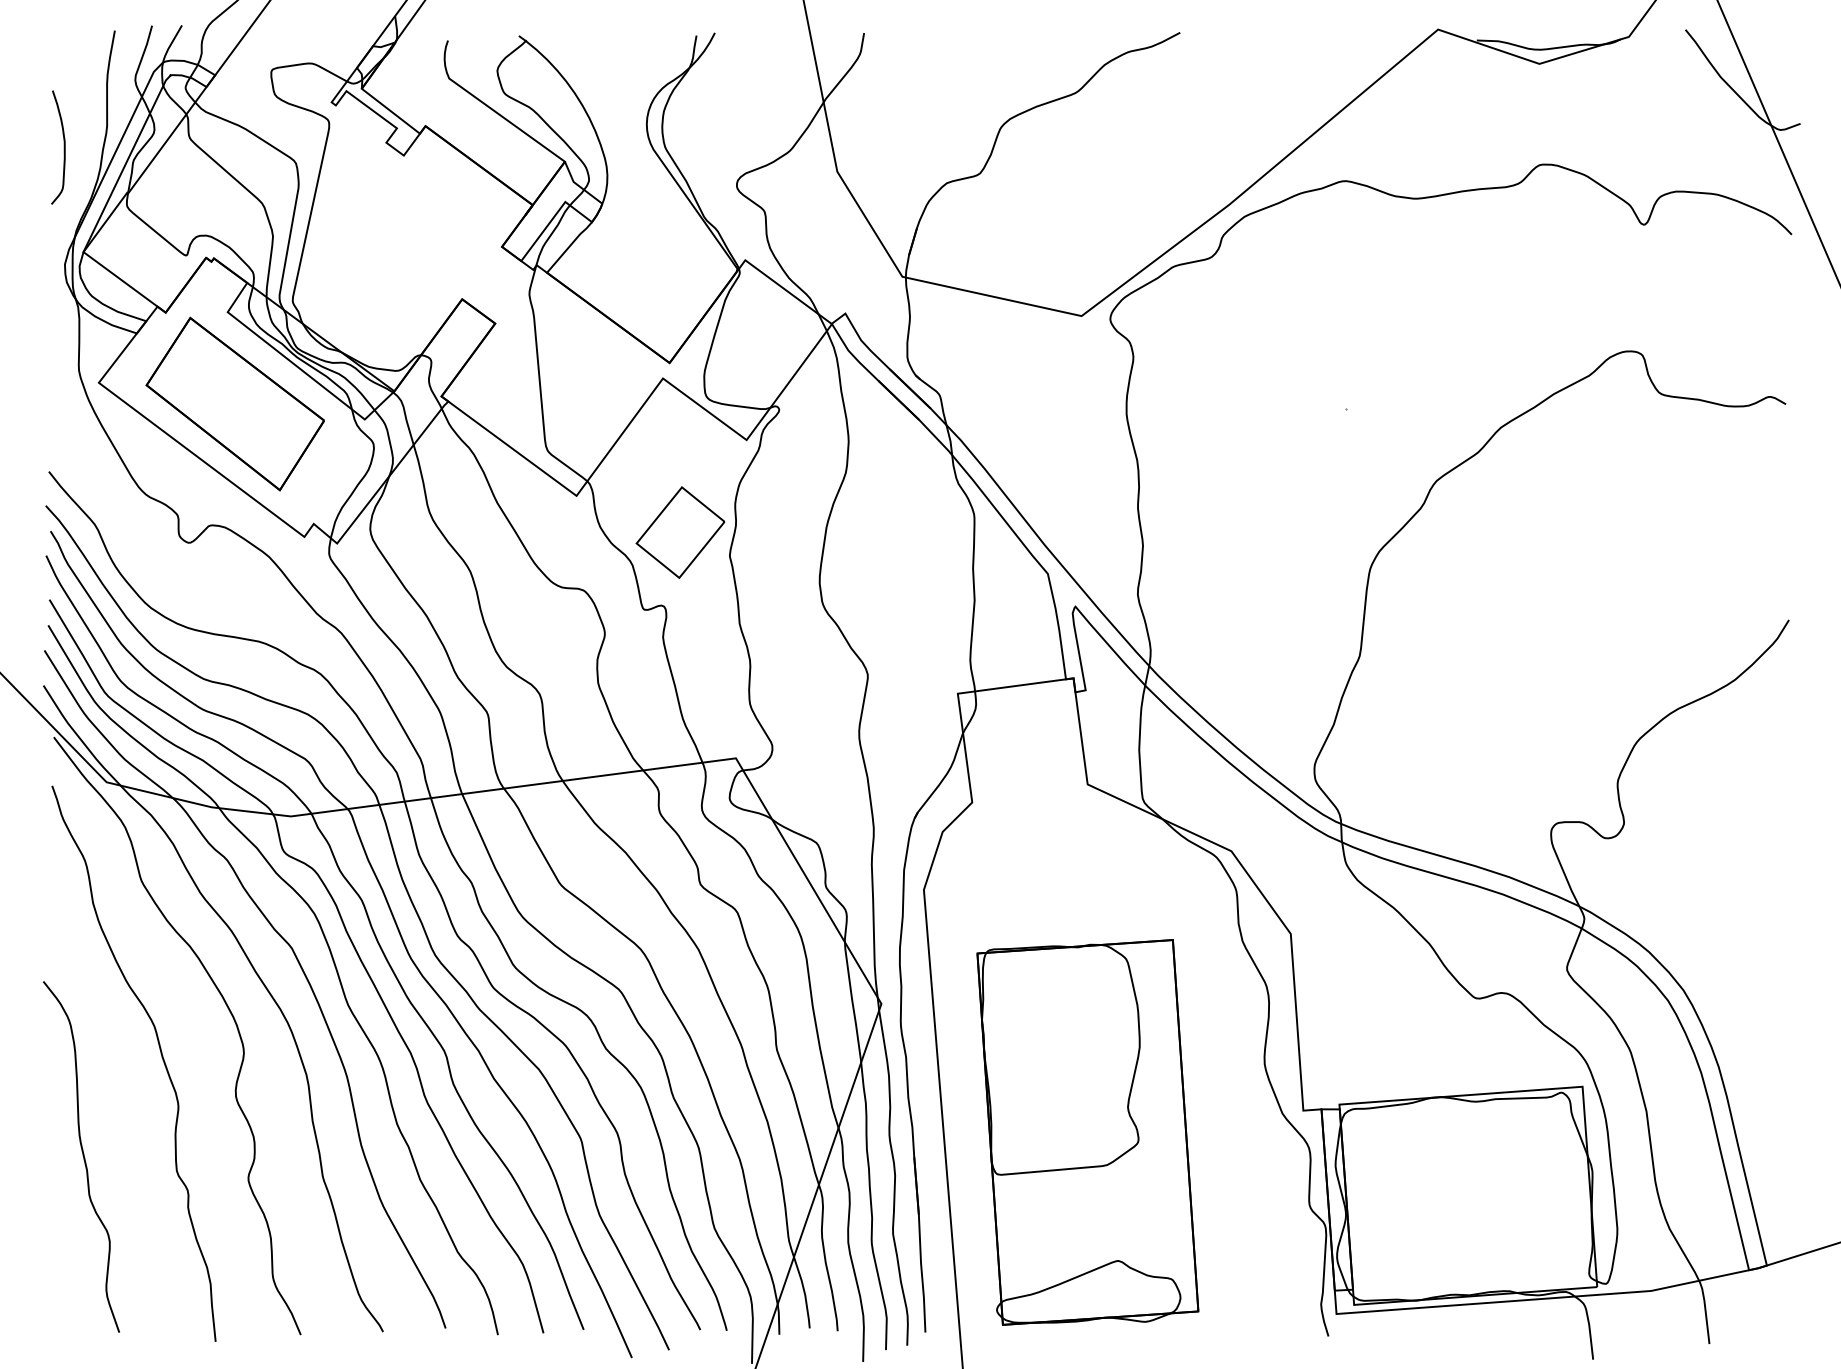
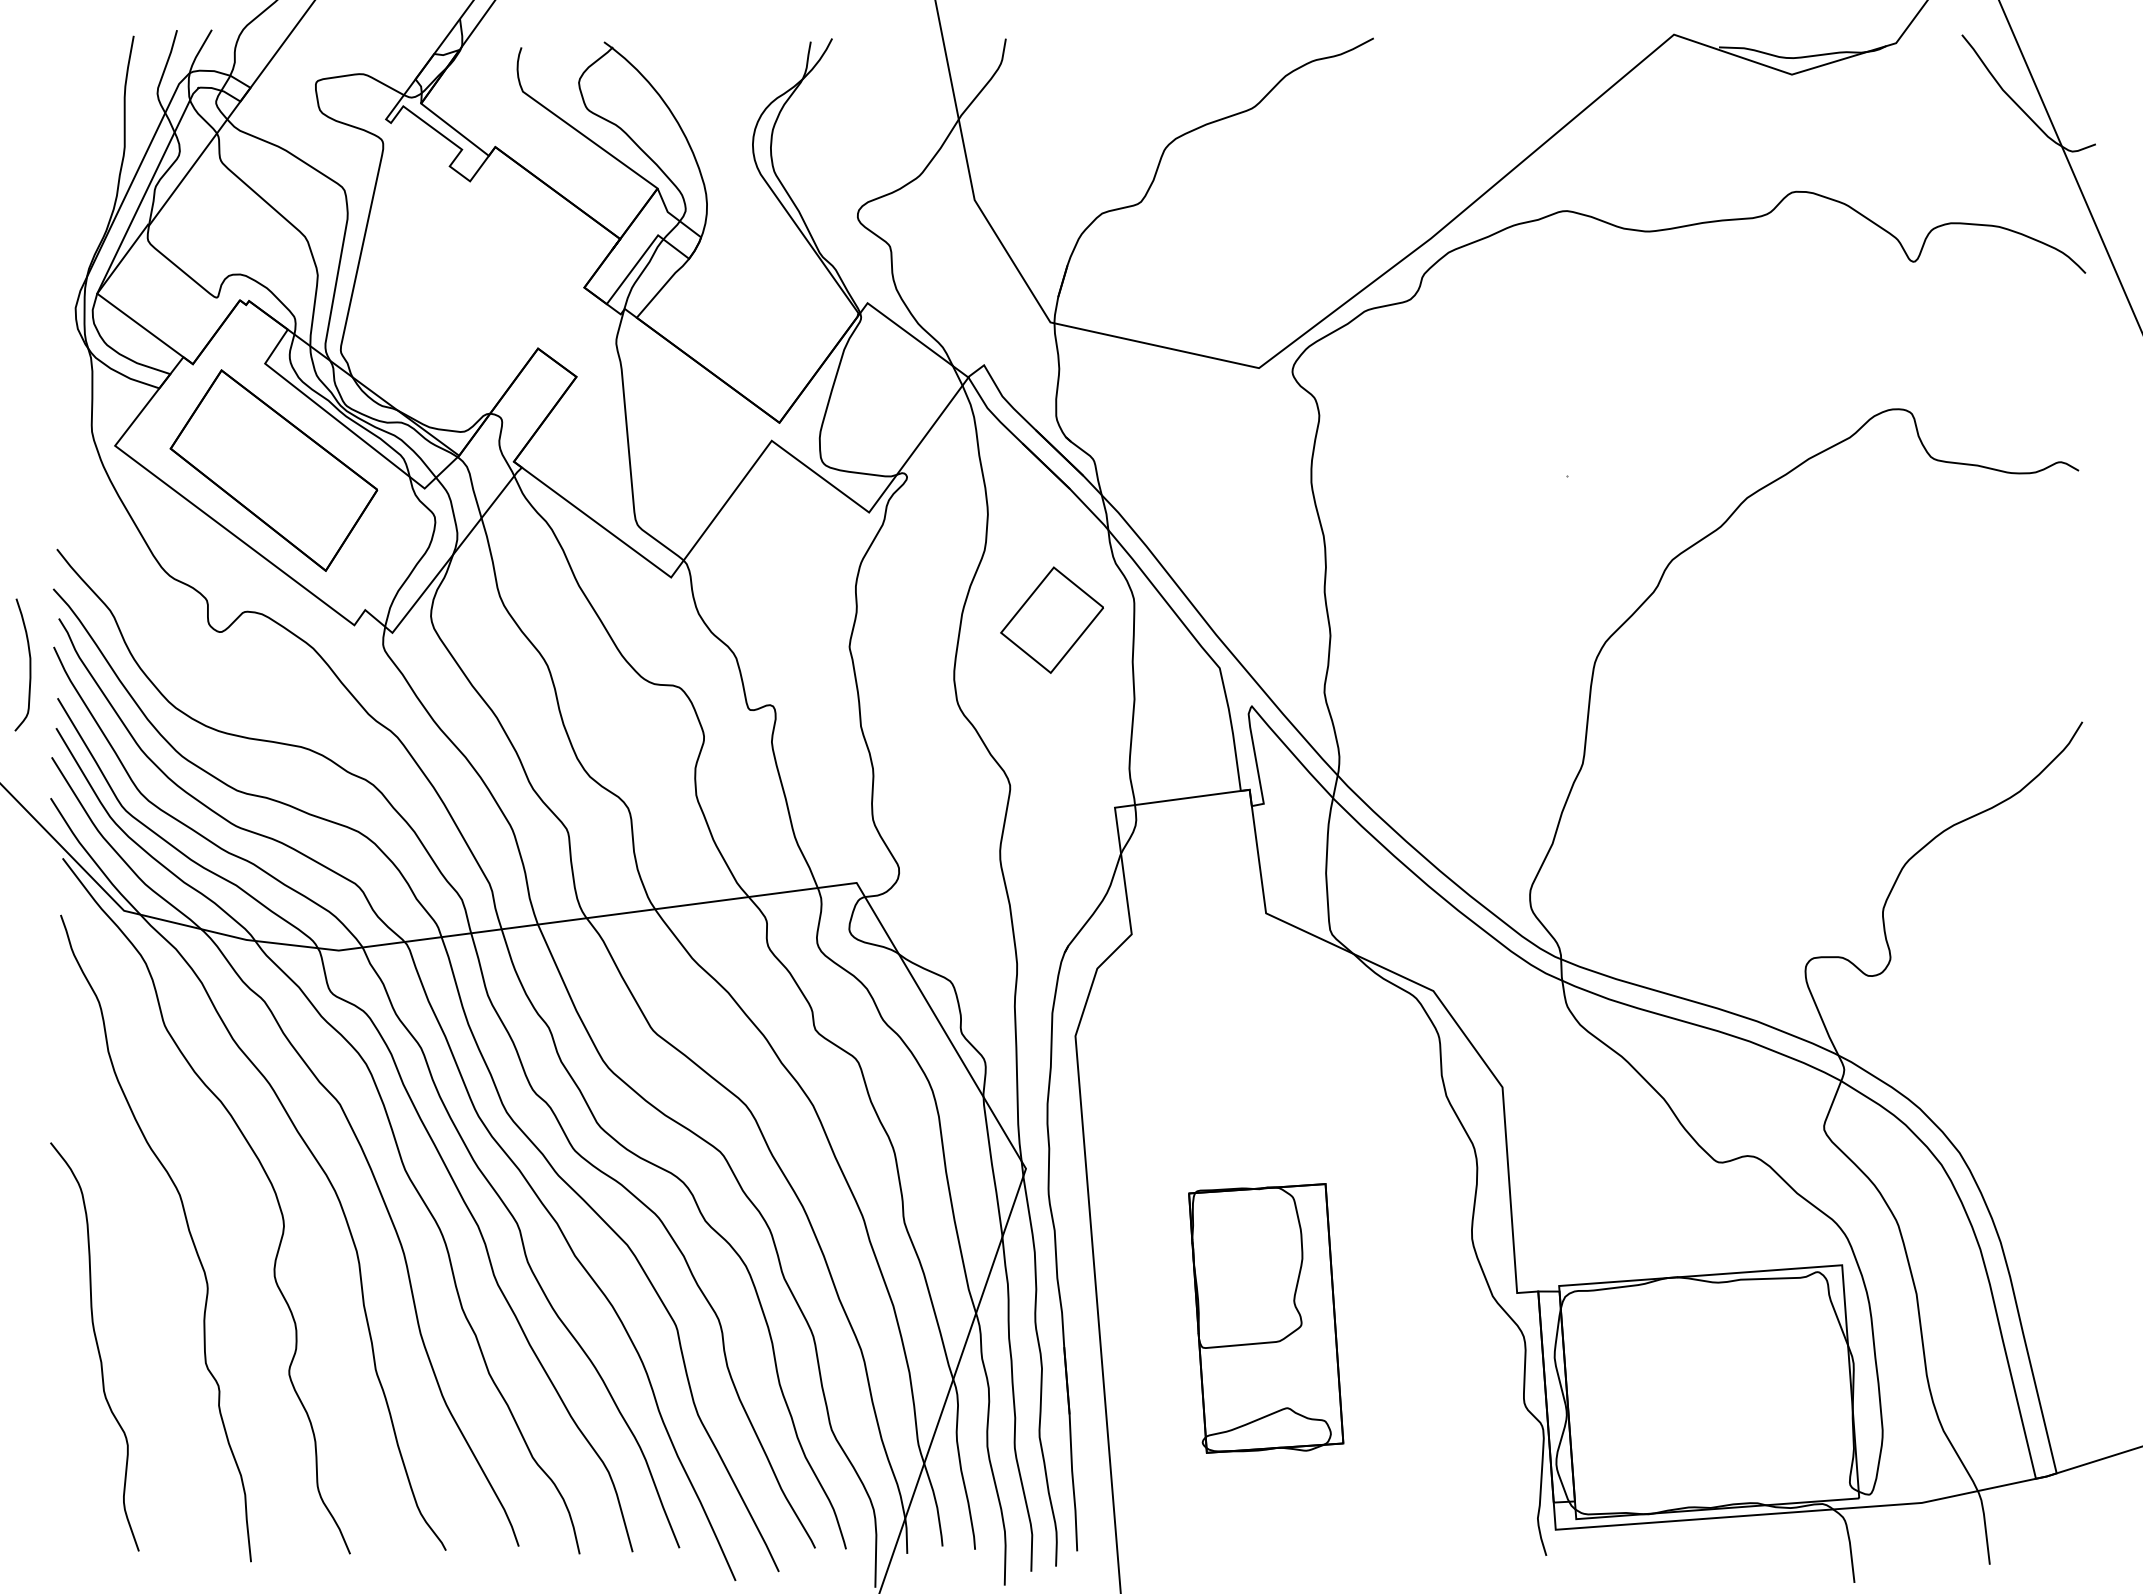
curve: (63, 147) -> (29, 664), moved
part: (679, 532) -> (1051, 619), moved
part: (1087, 1132) -> (1265, 1318), size x0.6

